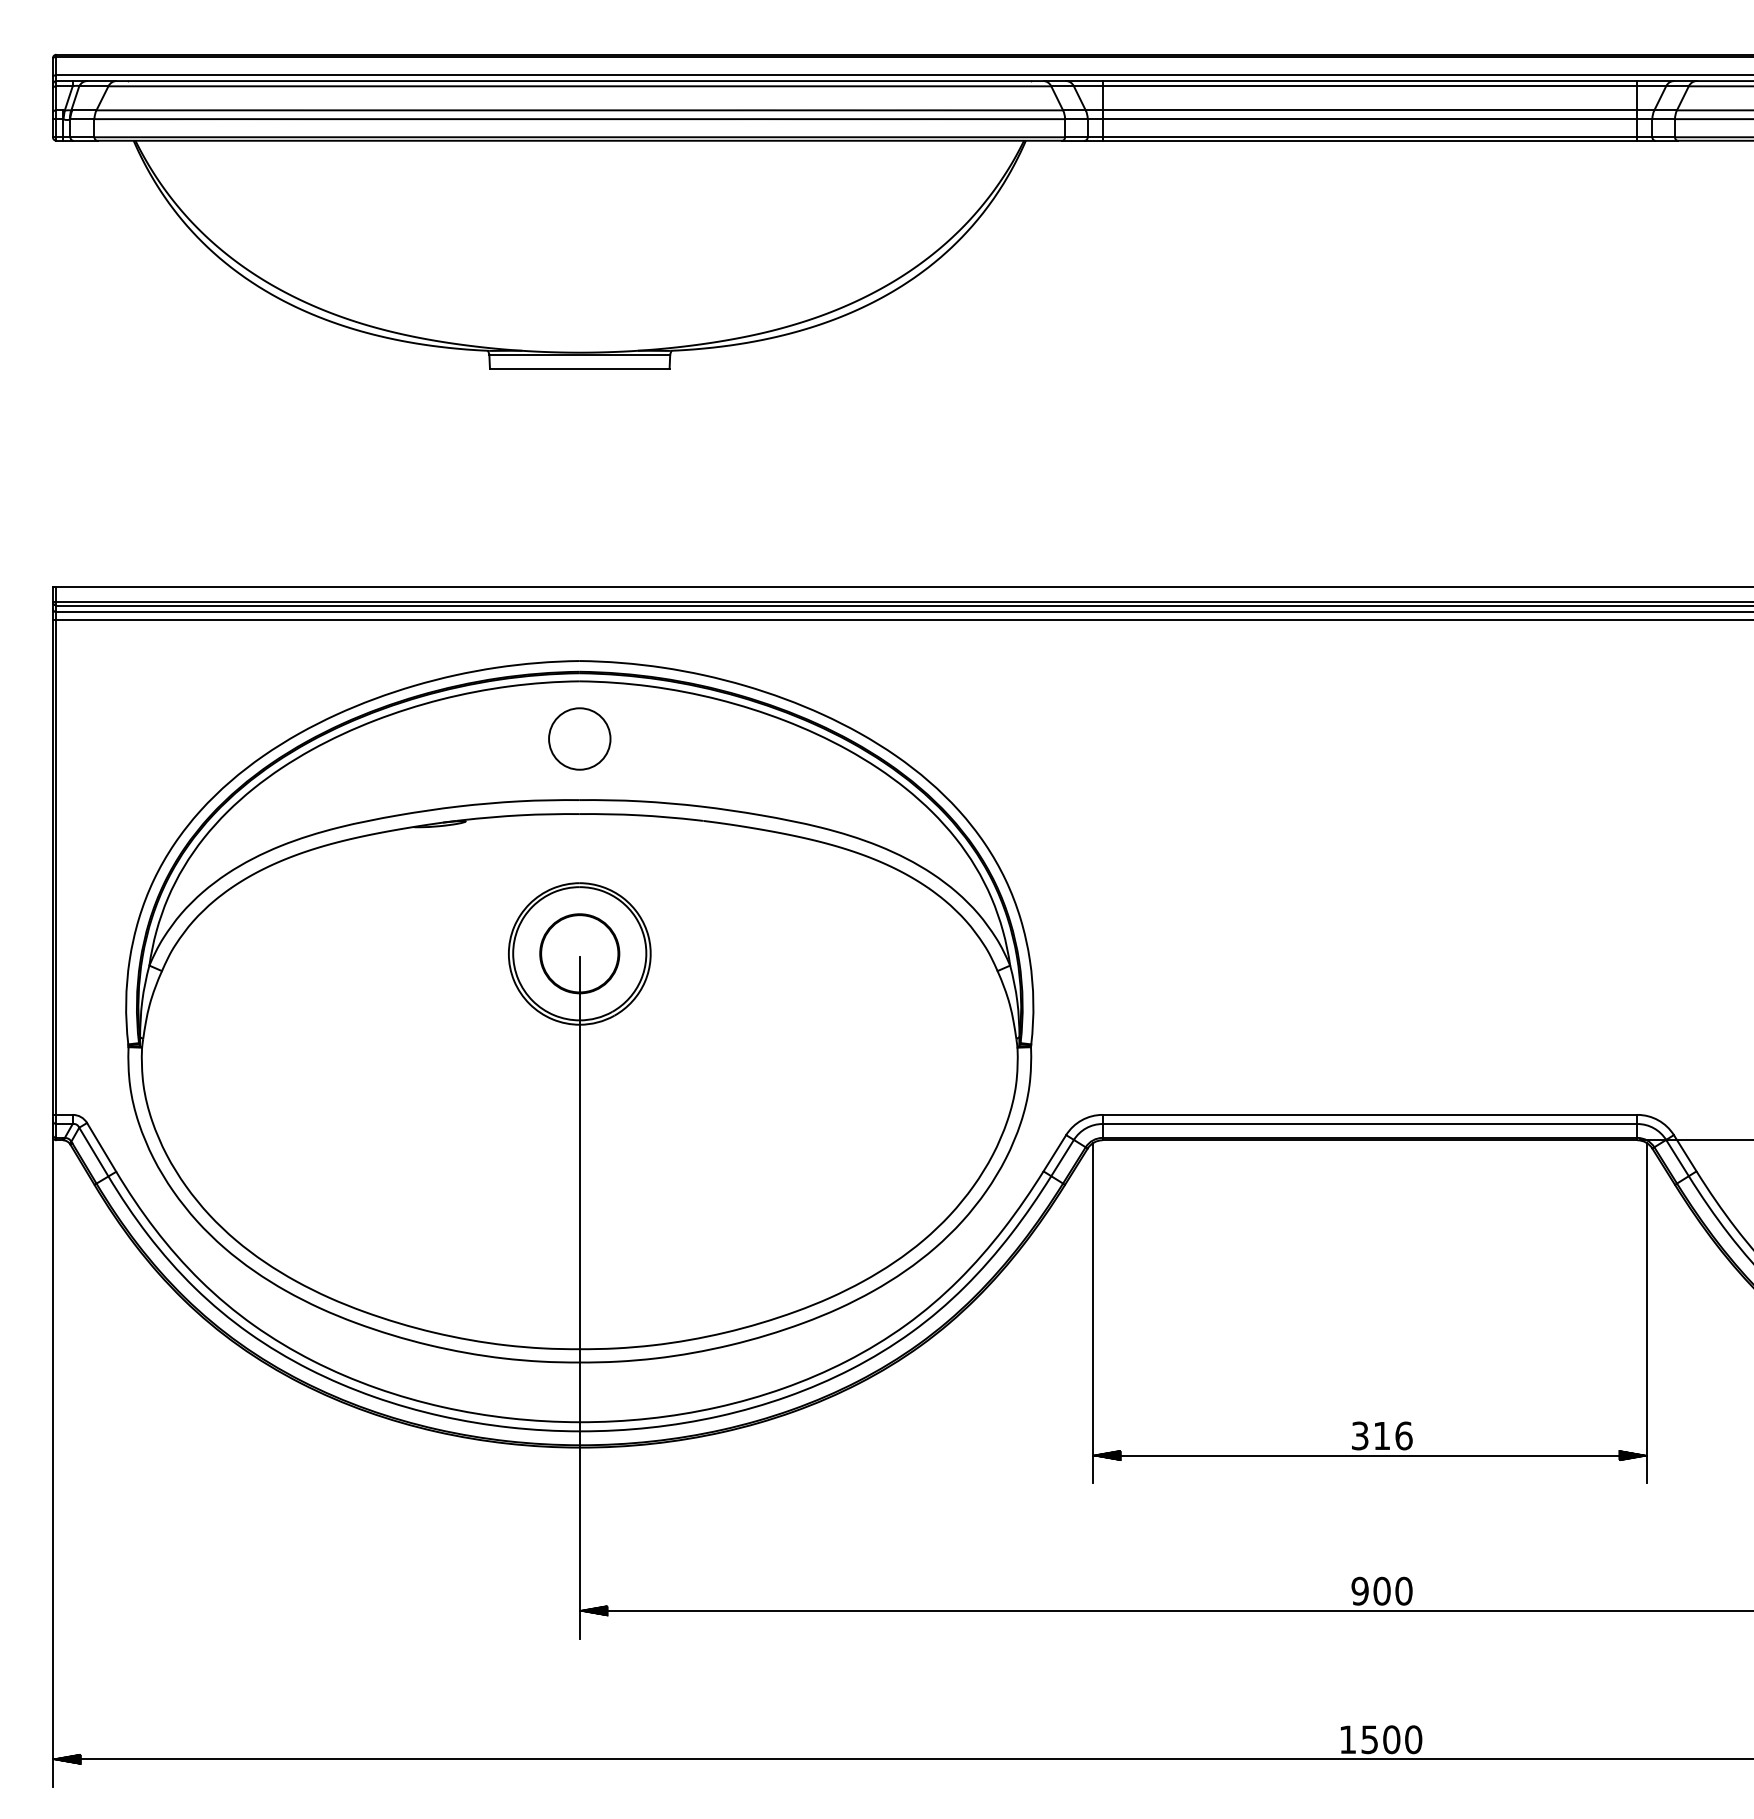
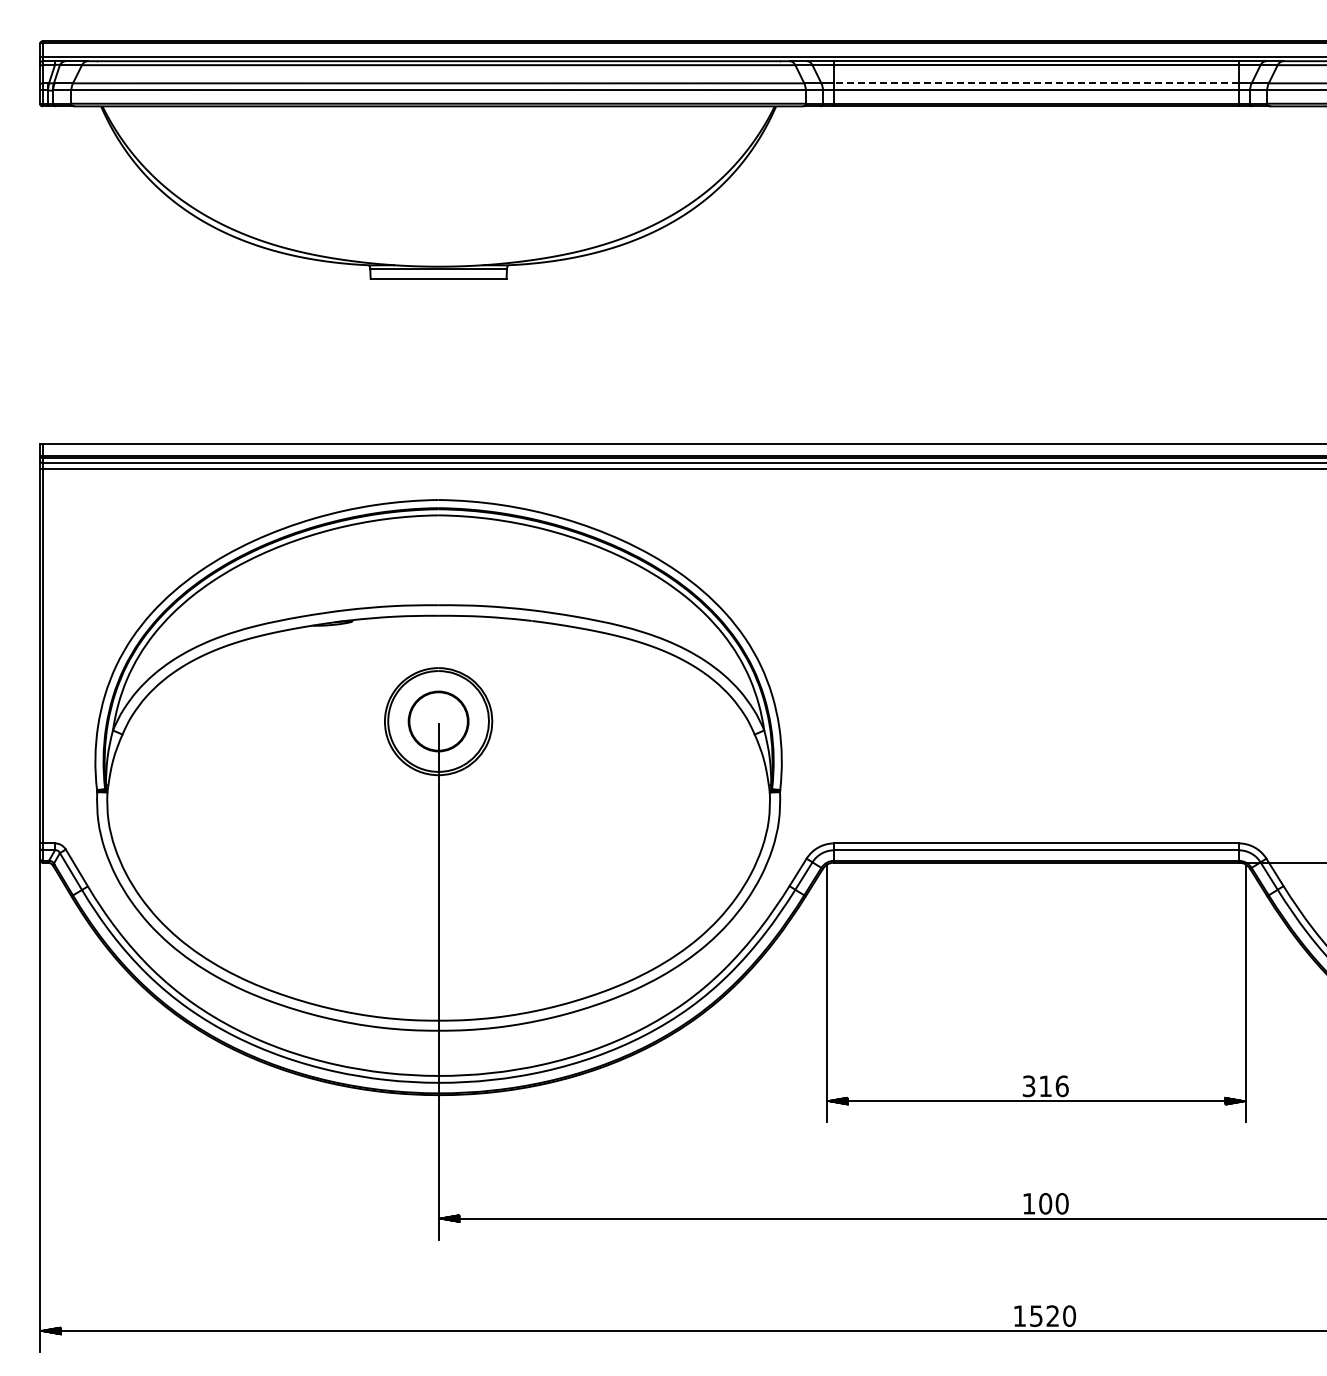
line: (1369, 110) -> (1036, 83), solid -> dashed
circle: (579, 738) -> (438, 558), removed
text: (1359, 1590) -> (1028, 1203), 900 -> 100
text: (1391, 1738) -> (1052, 1315), 1500 -> 1520

